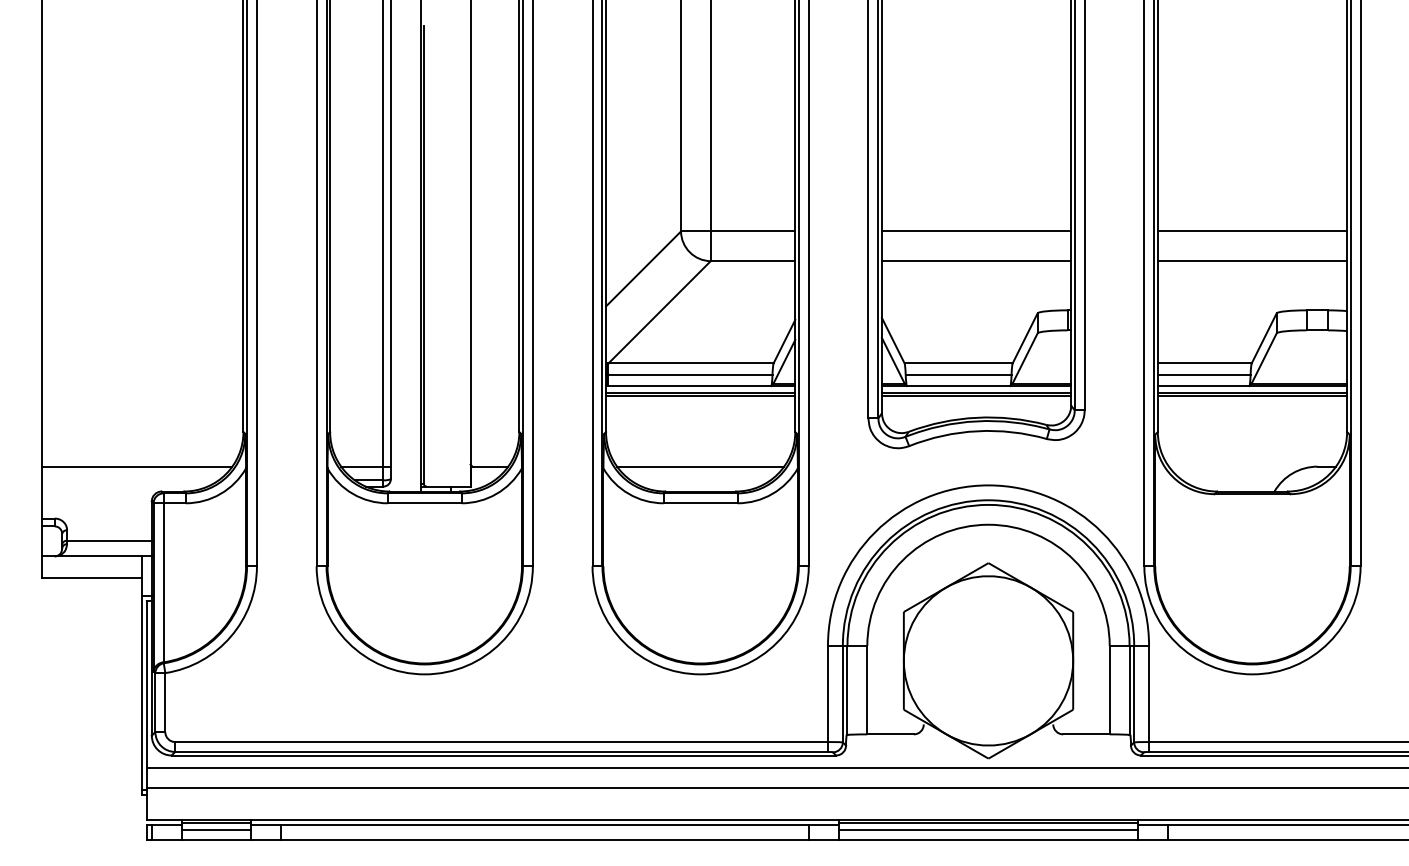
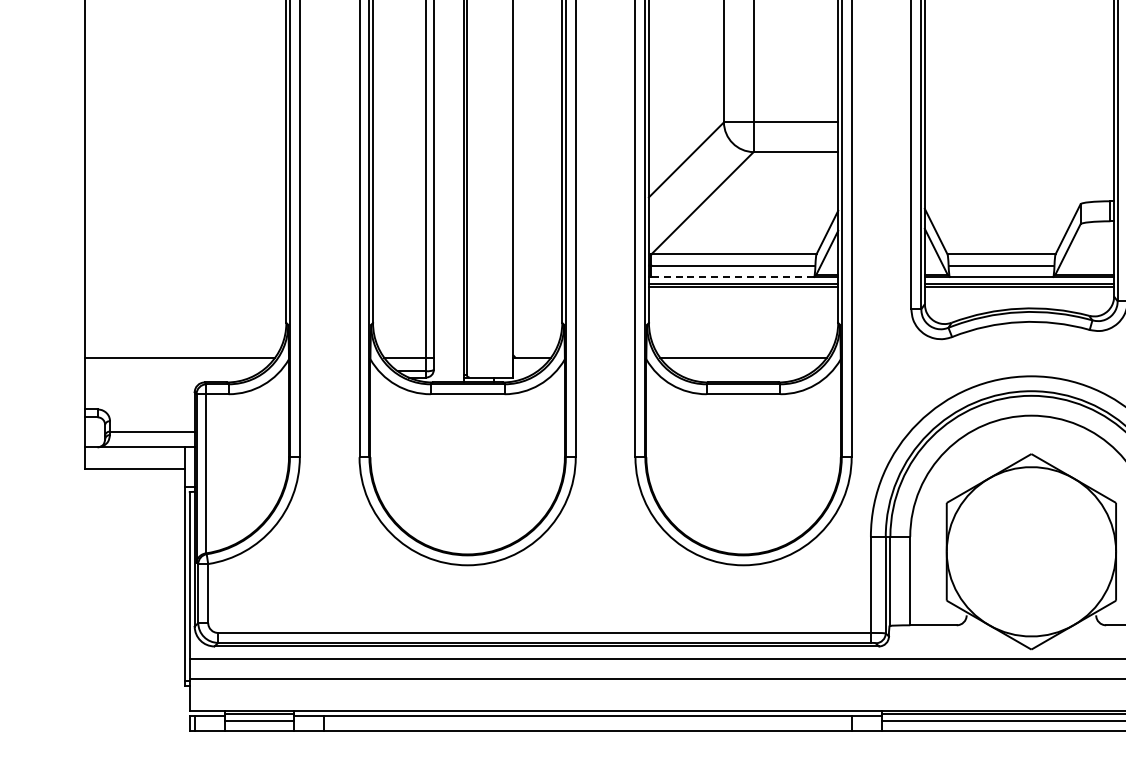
line: (976, 231) -> (1019, 122), removed
line: (976, 261) -> (1019, 152), removed
line: (689, 385) -> (732, 276), solid -> dashed

